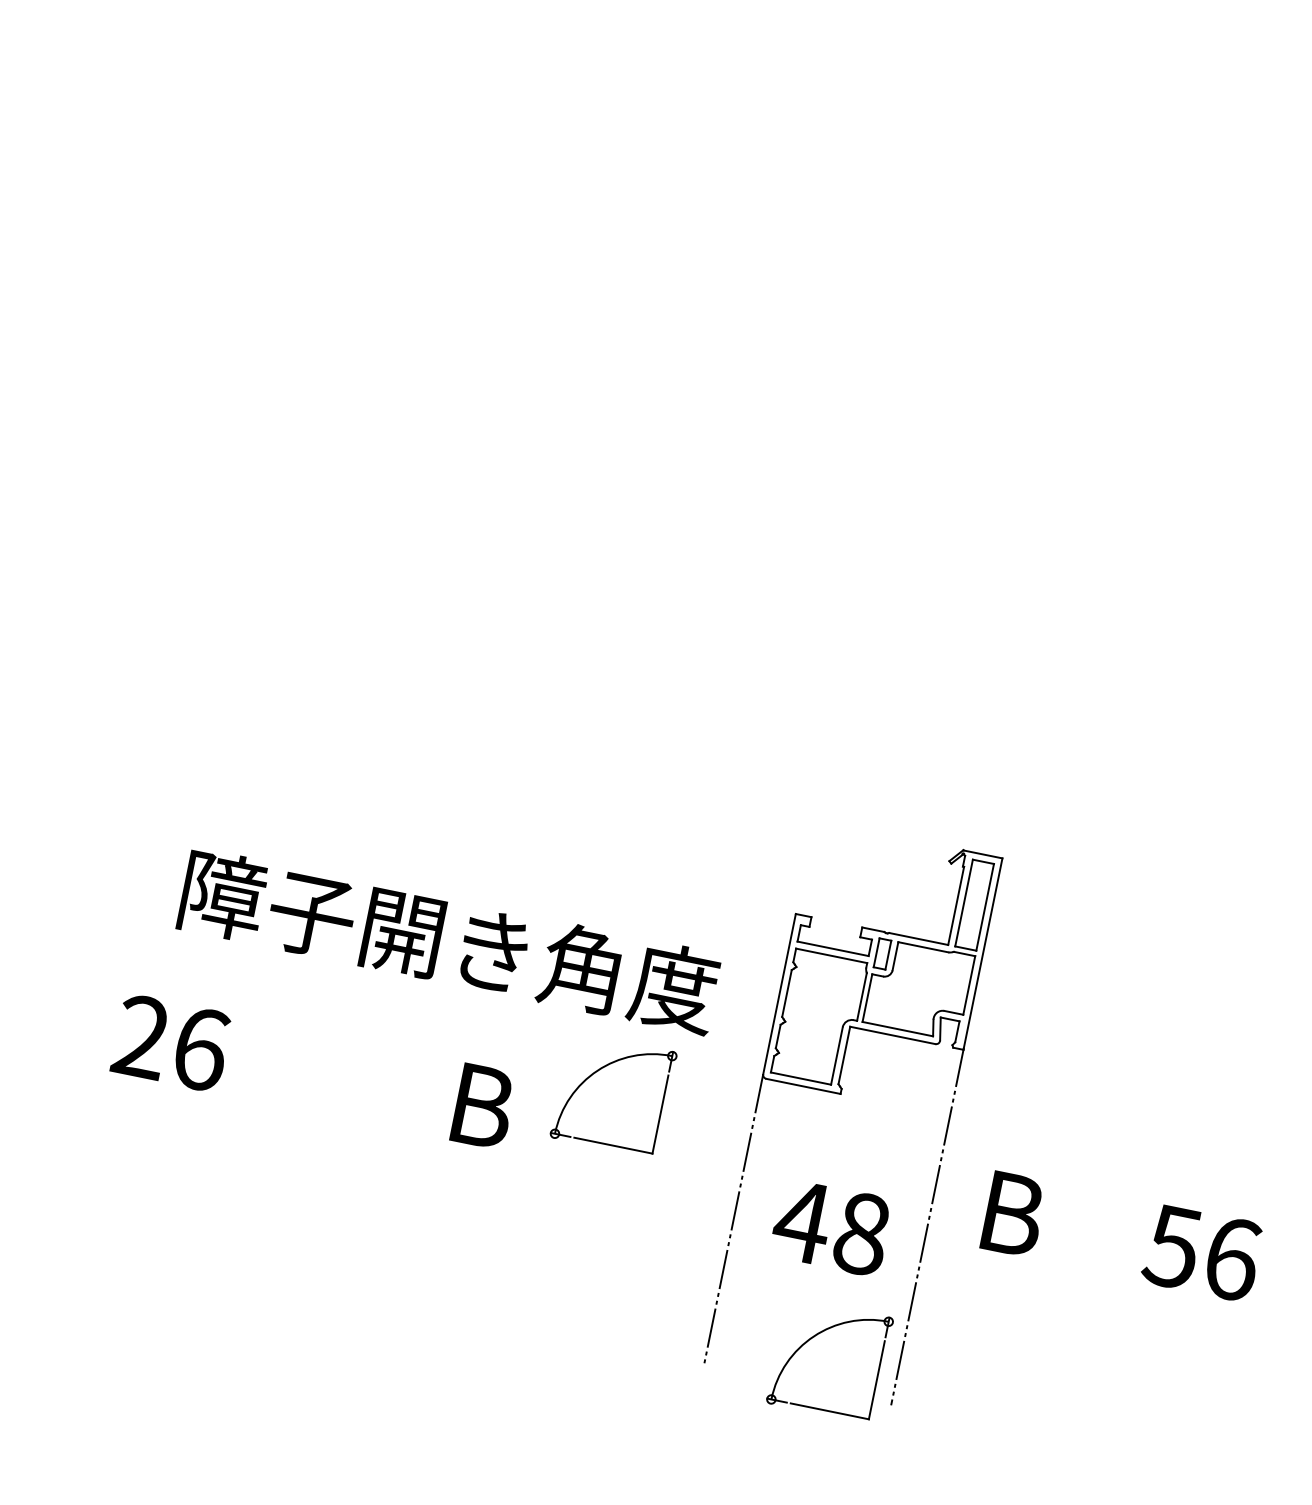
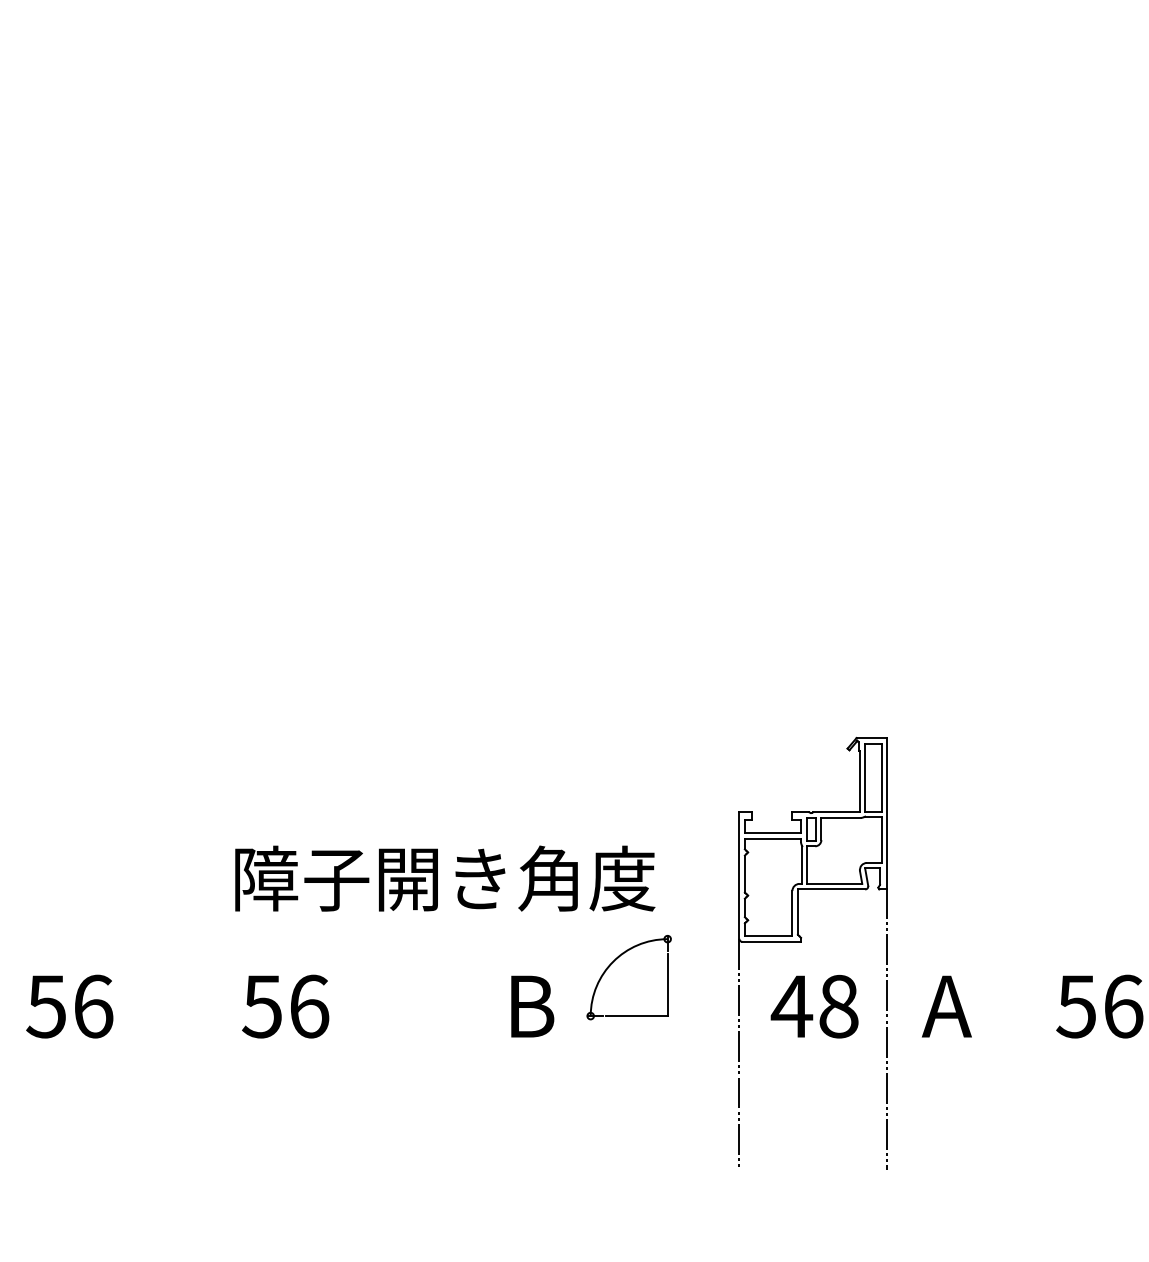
text: (450, 941) -> (445, 878), moved
text: (140, 1036) -> (261, 1006), 26 -> 56
text: (1008, 1213) -> (946, 1006), B -> A
text: (831, 1227) -> (814, 1006), moved
part: (819, 1334) -> (822, 1127), removed

